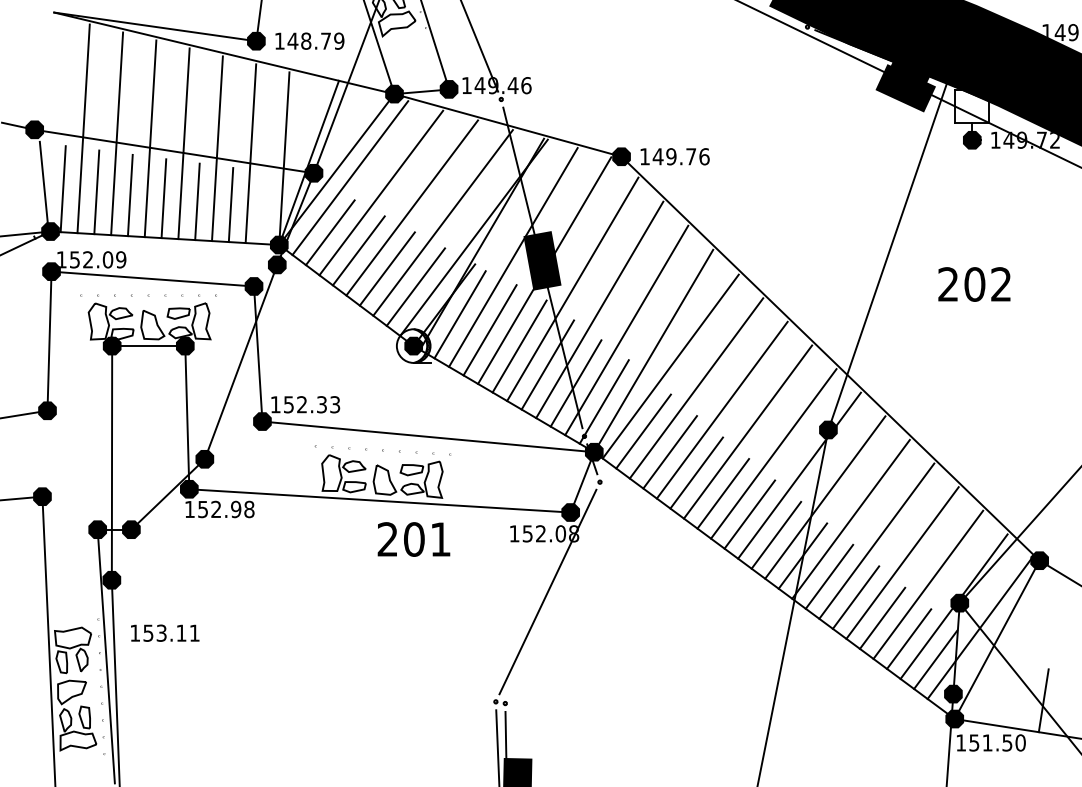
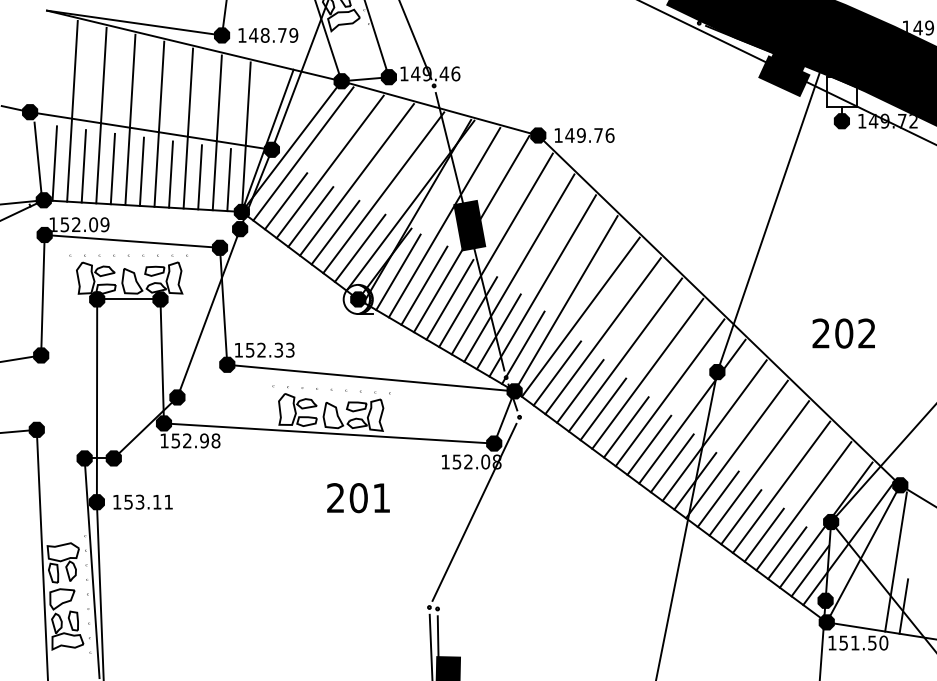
line: (264, 208) -> (229, 180), added
text: (974, 284) -> (843, 333), moved
text: (413, 539) -> (358, 498), moved
text: (165, 632) -> (143, 501), moved
line: (1034, 648) -> (895, 561), added

